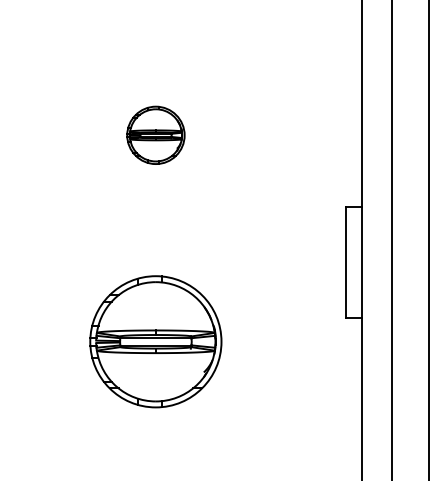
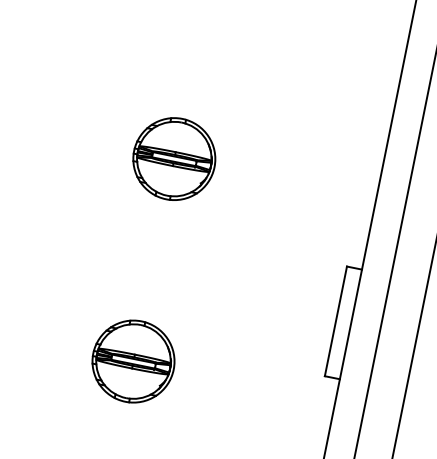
part: (155, 135) -> (173, 159), size x1.43
part: (155, 341) -> (133, 361), size x0.62

